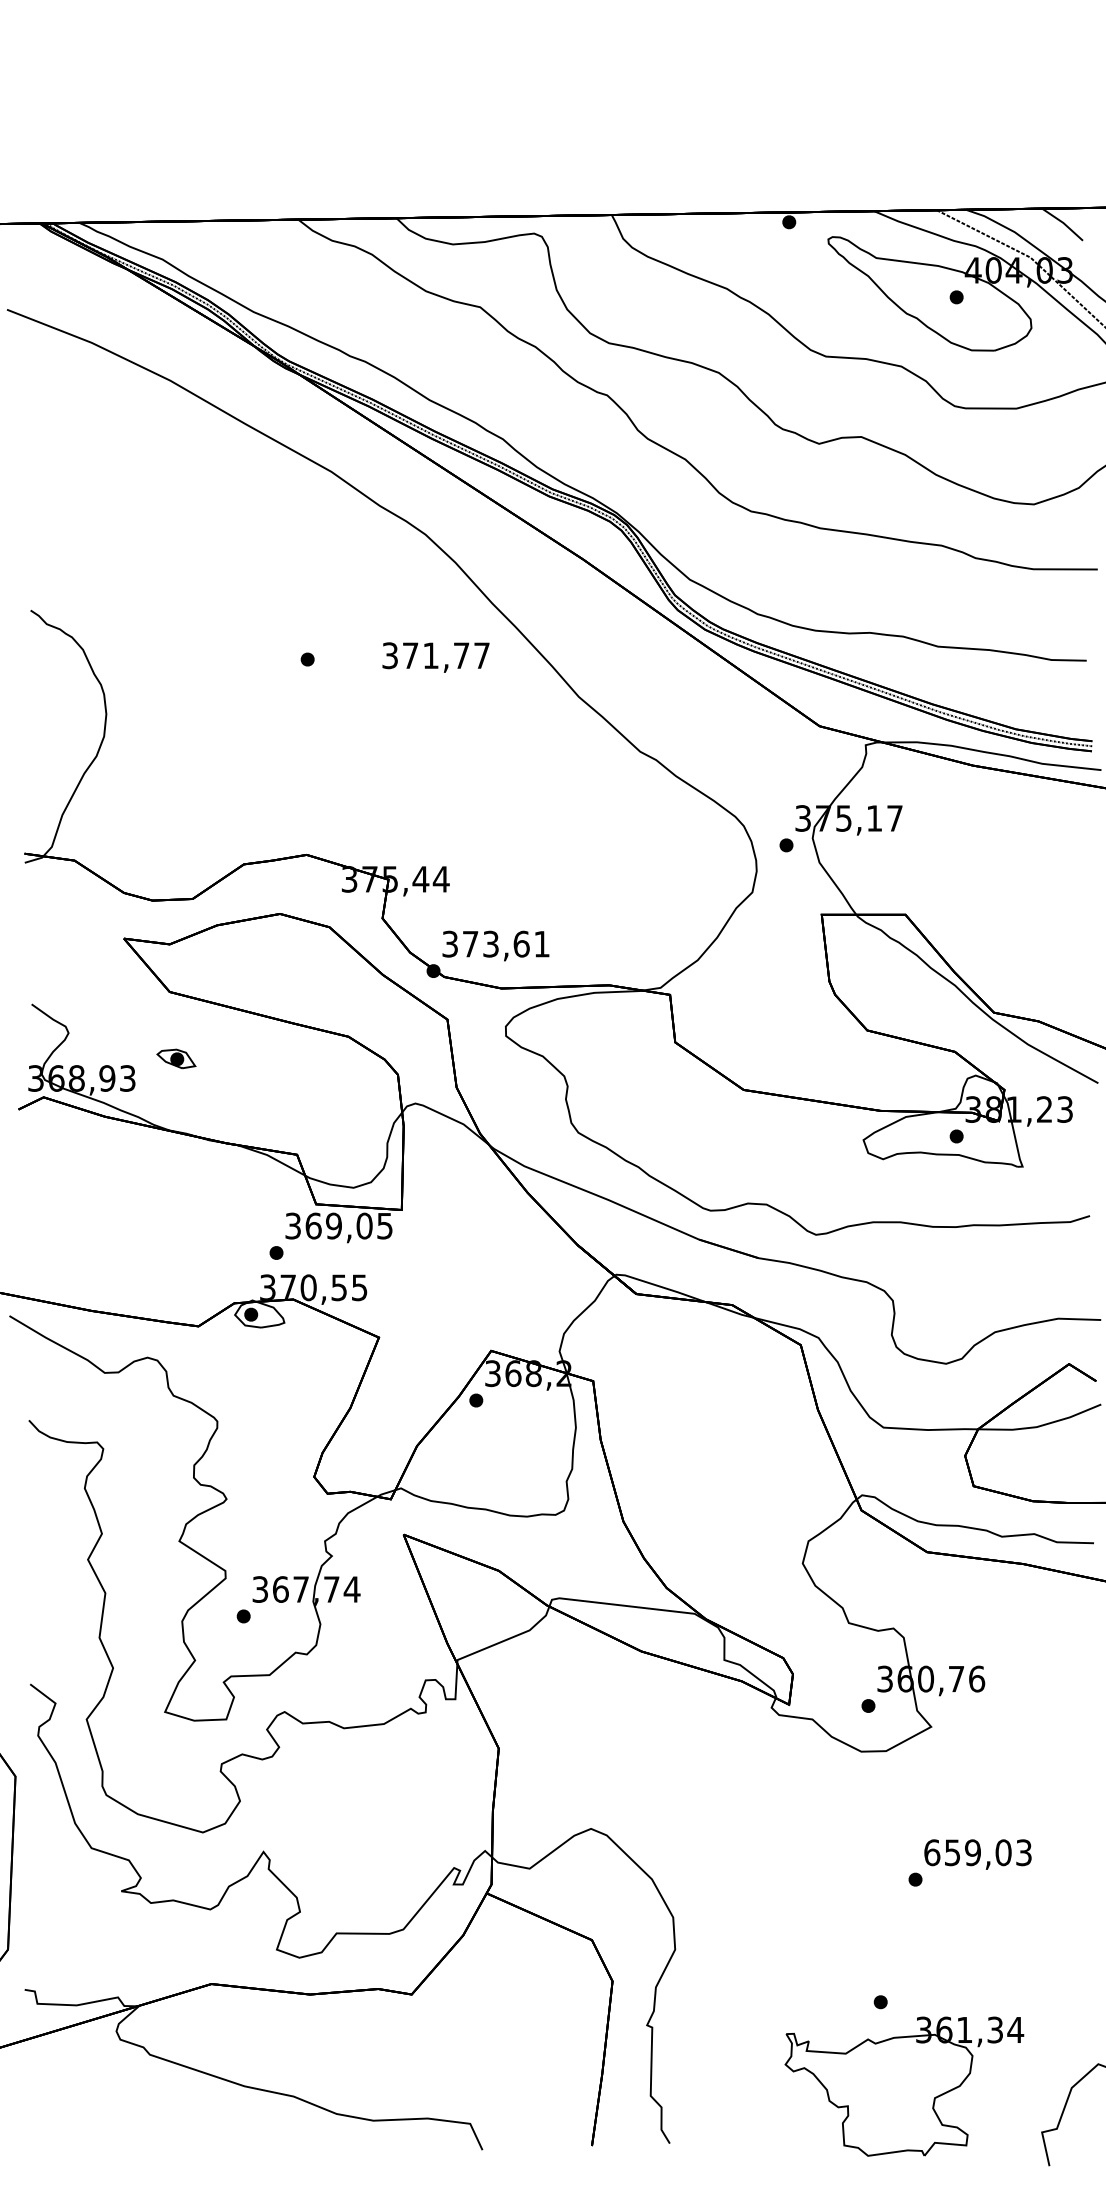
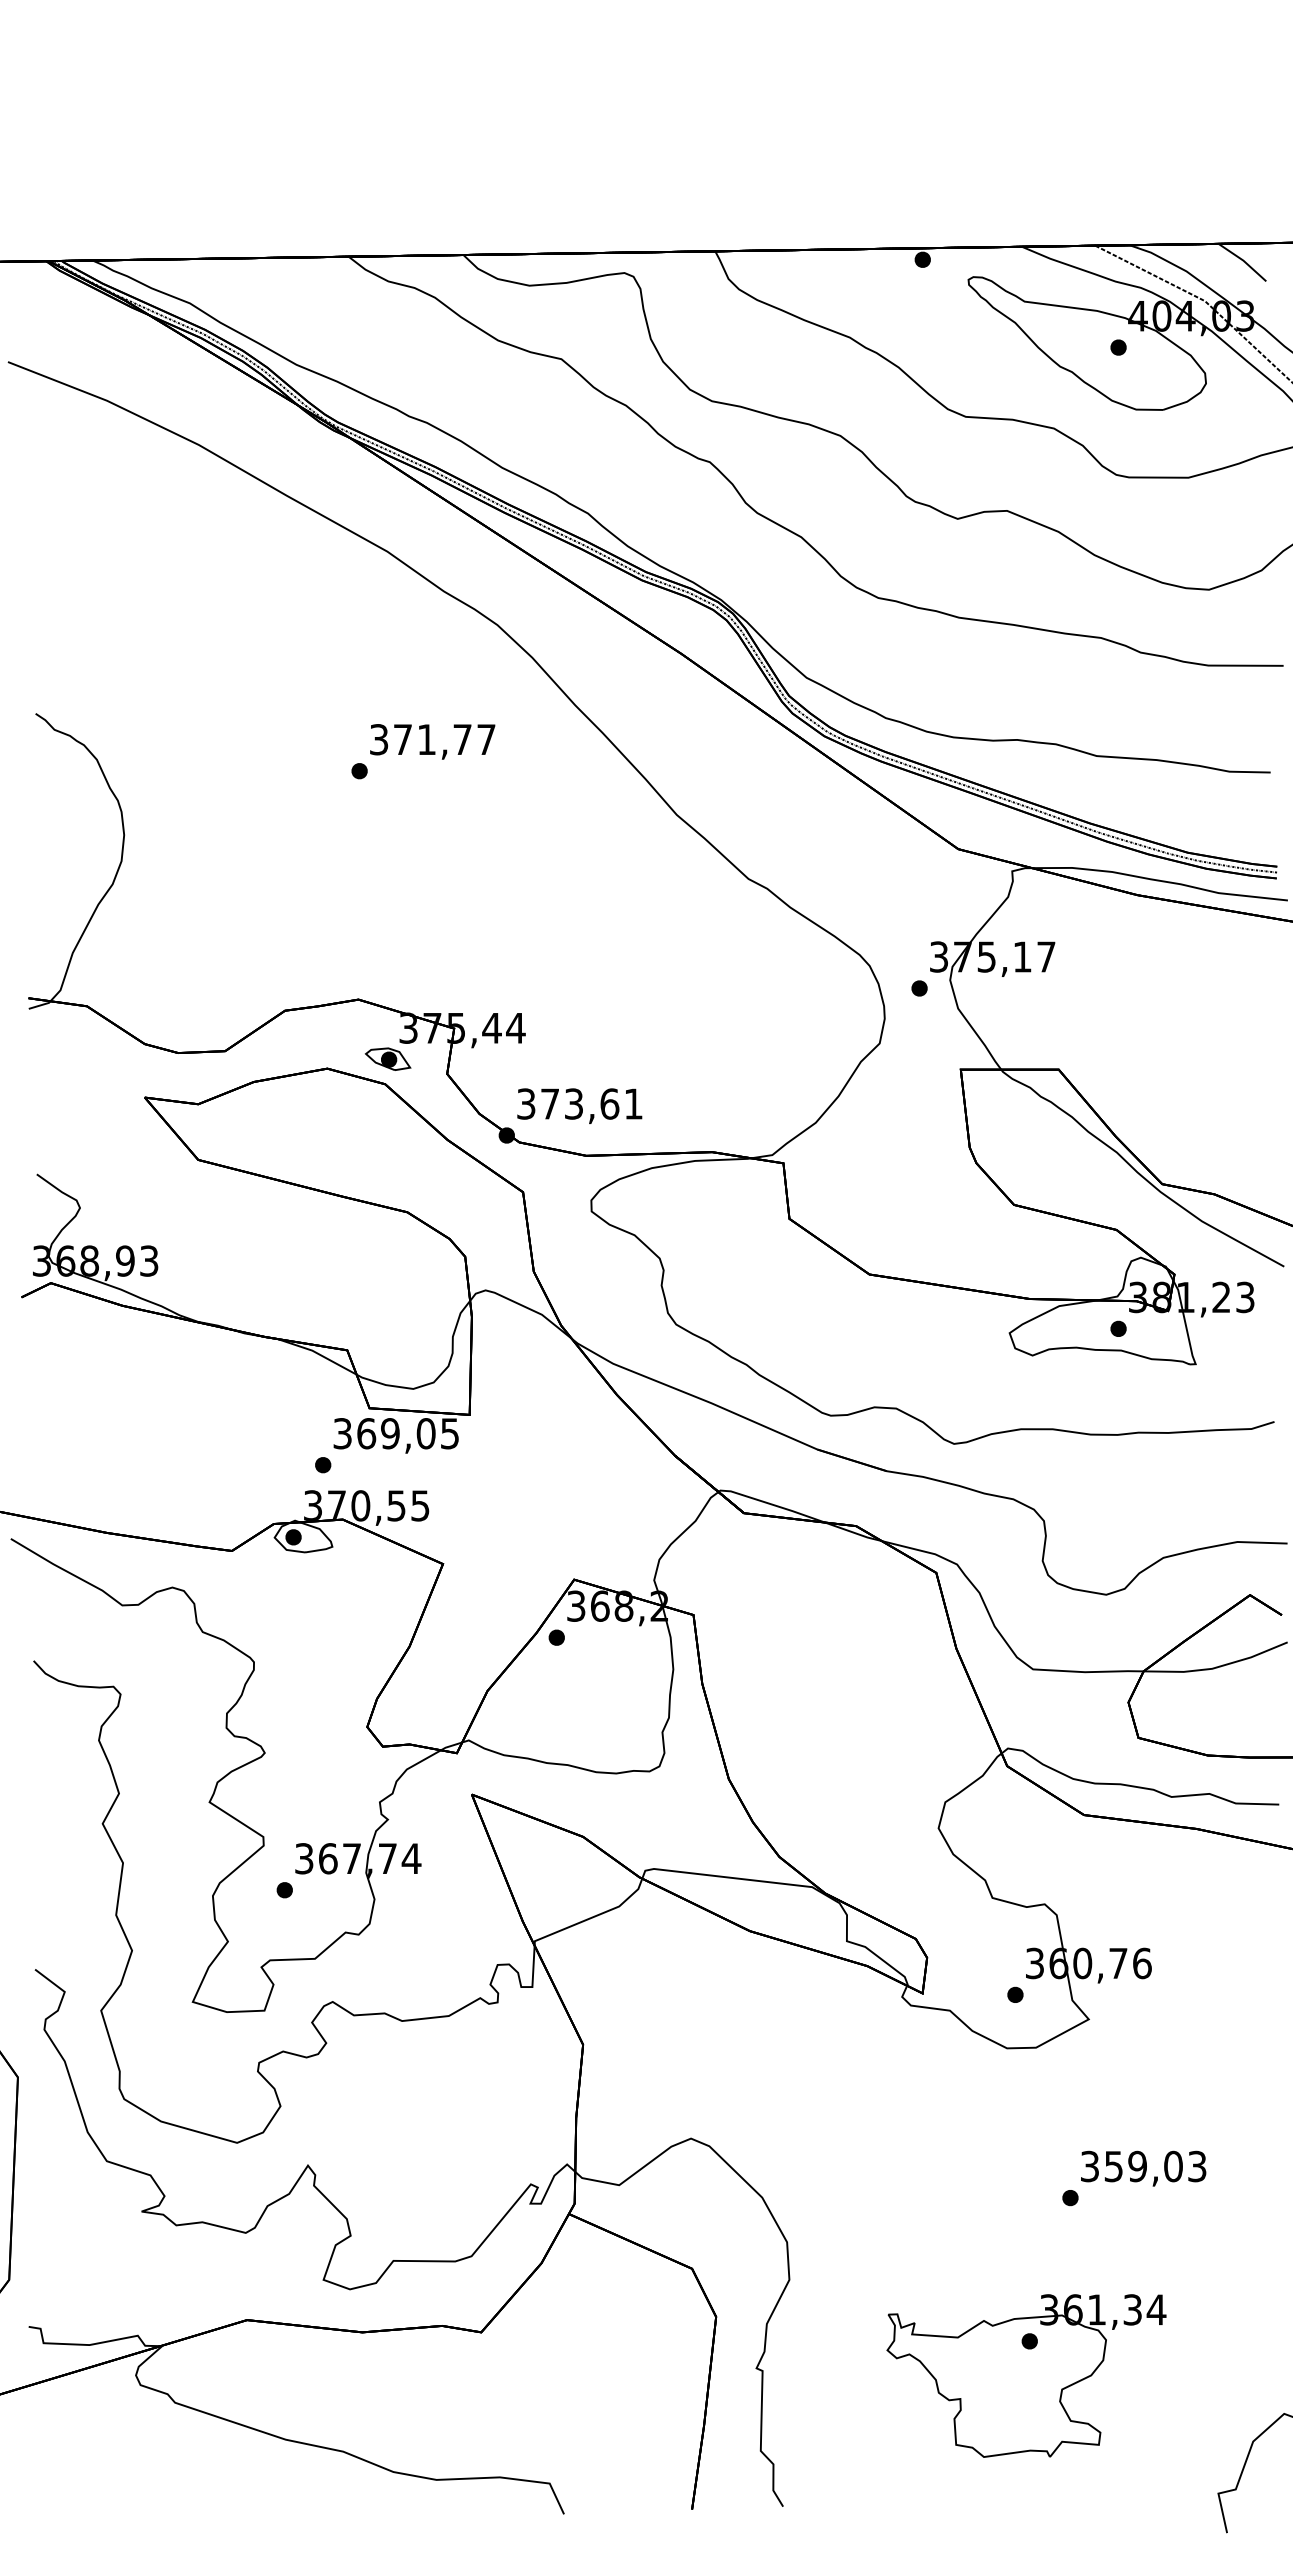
text: (435, 657) -> (432, 741), moved
part: (175, 1058) -> (387, 1058), moved
text: (931, 1852) -> (1089, 2166), 659,03 -> 359,03
part: (904, 2086) -> (1026, 2375), moved

